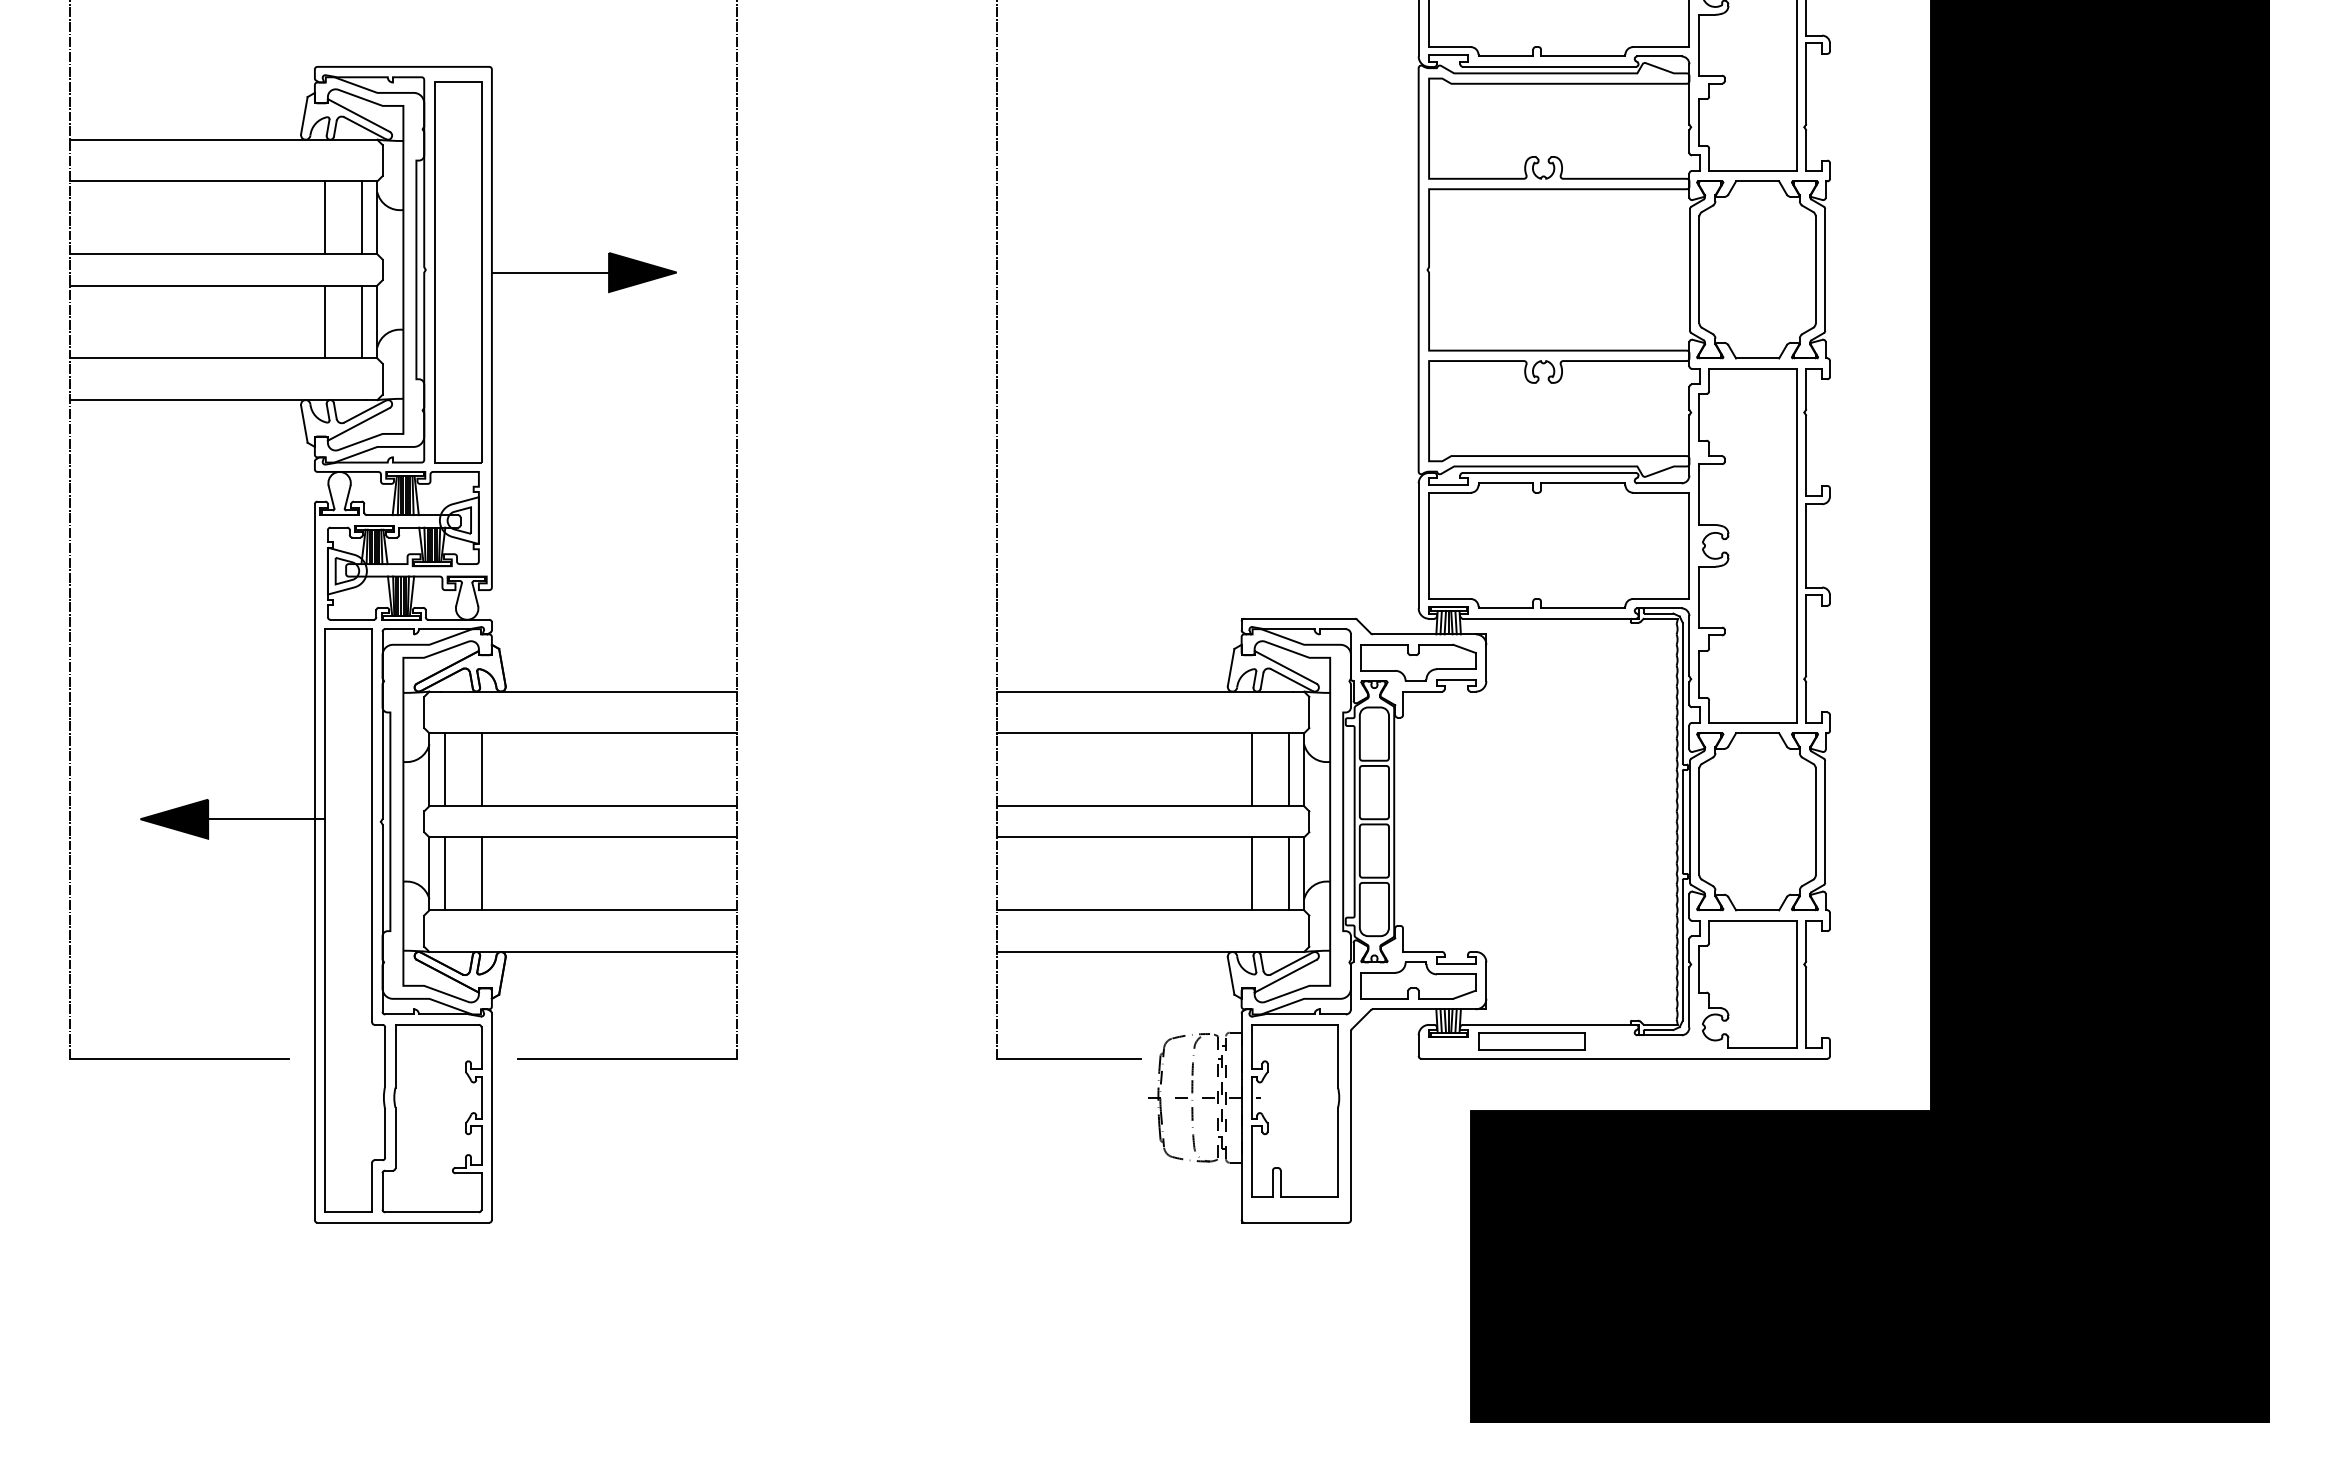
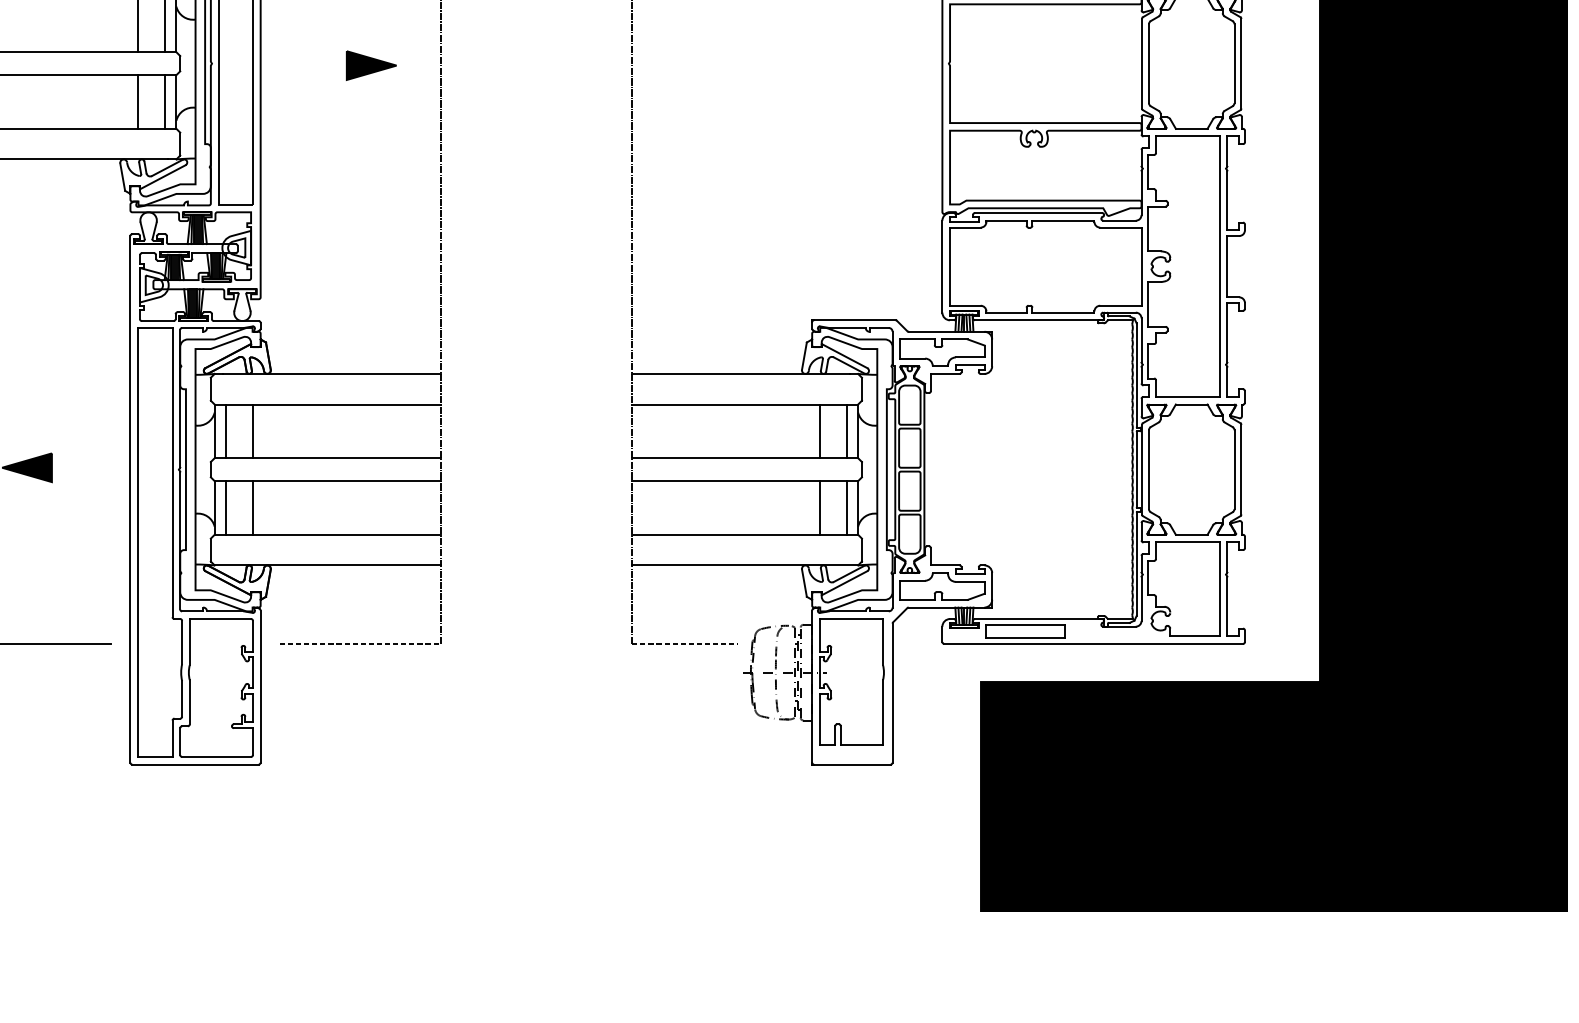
line: (550, 272) -> (303, 65), removed
line: (266, 819) -> (94, 467), removed
line: (627, 1058) -> (360, 643), solid -> dashed
line: (1068, 1058) -> (684, 643), solid -> dashed

